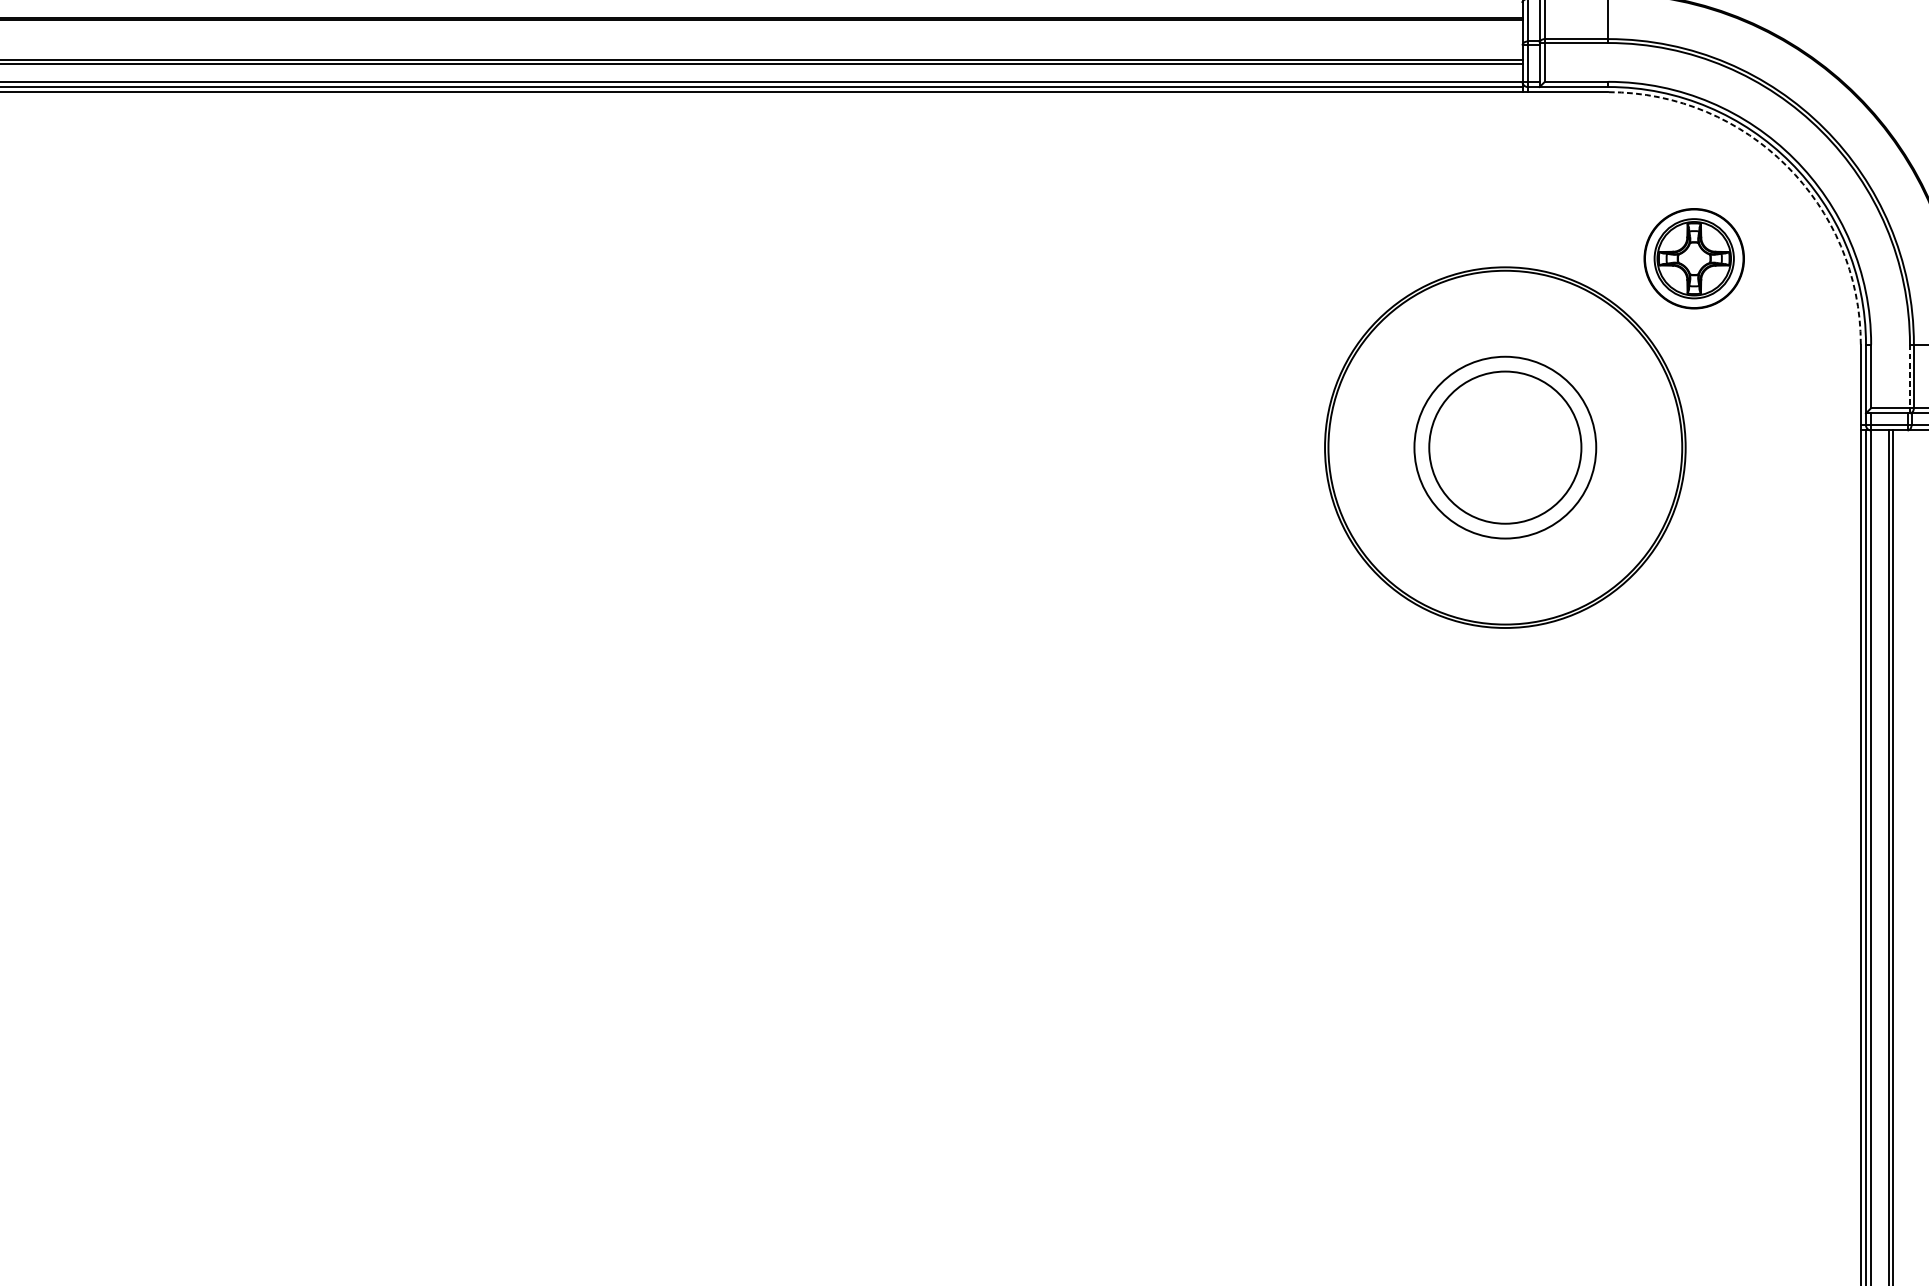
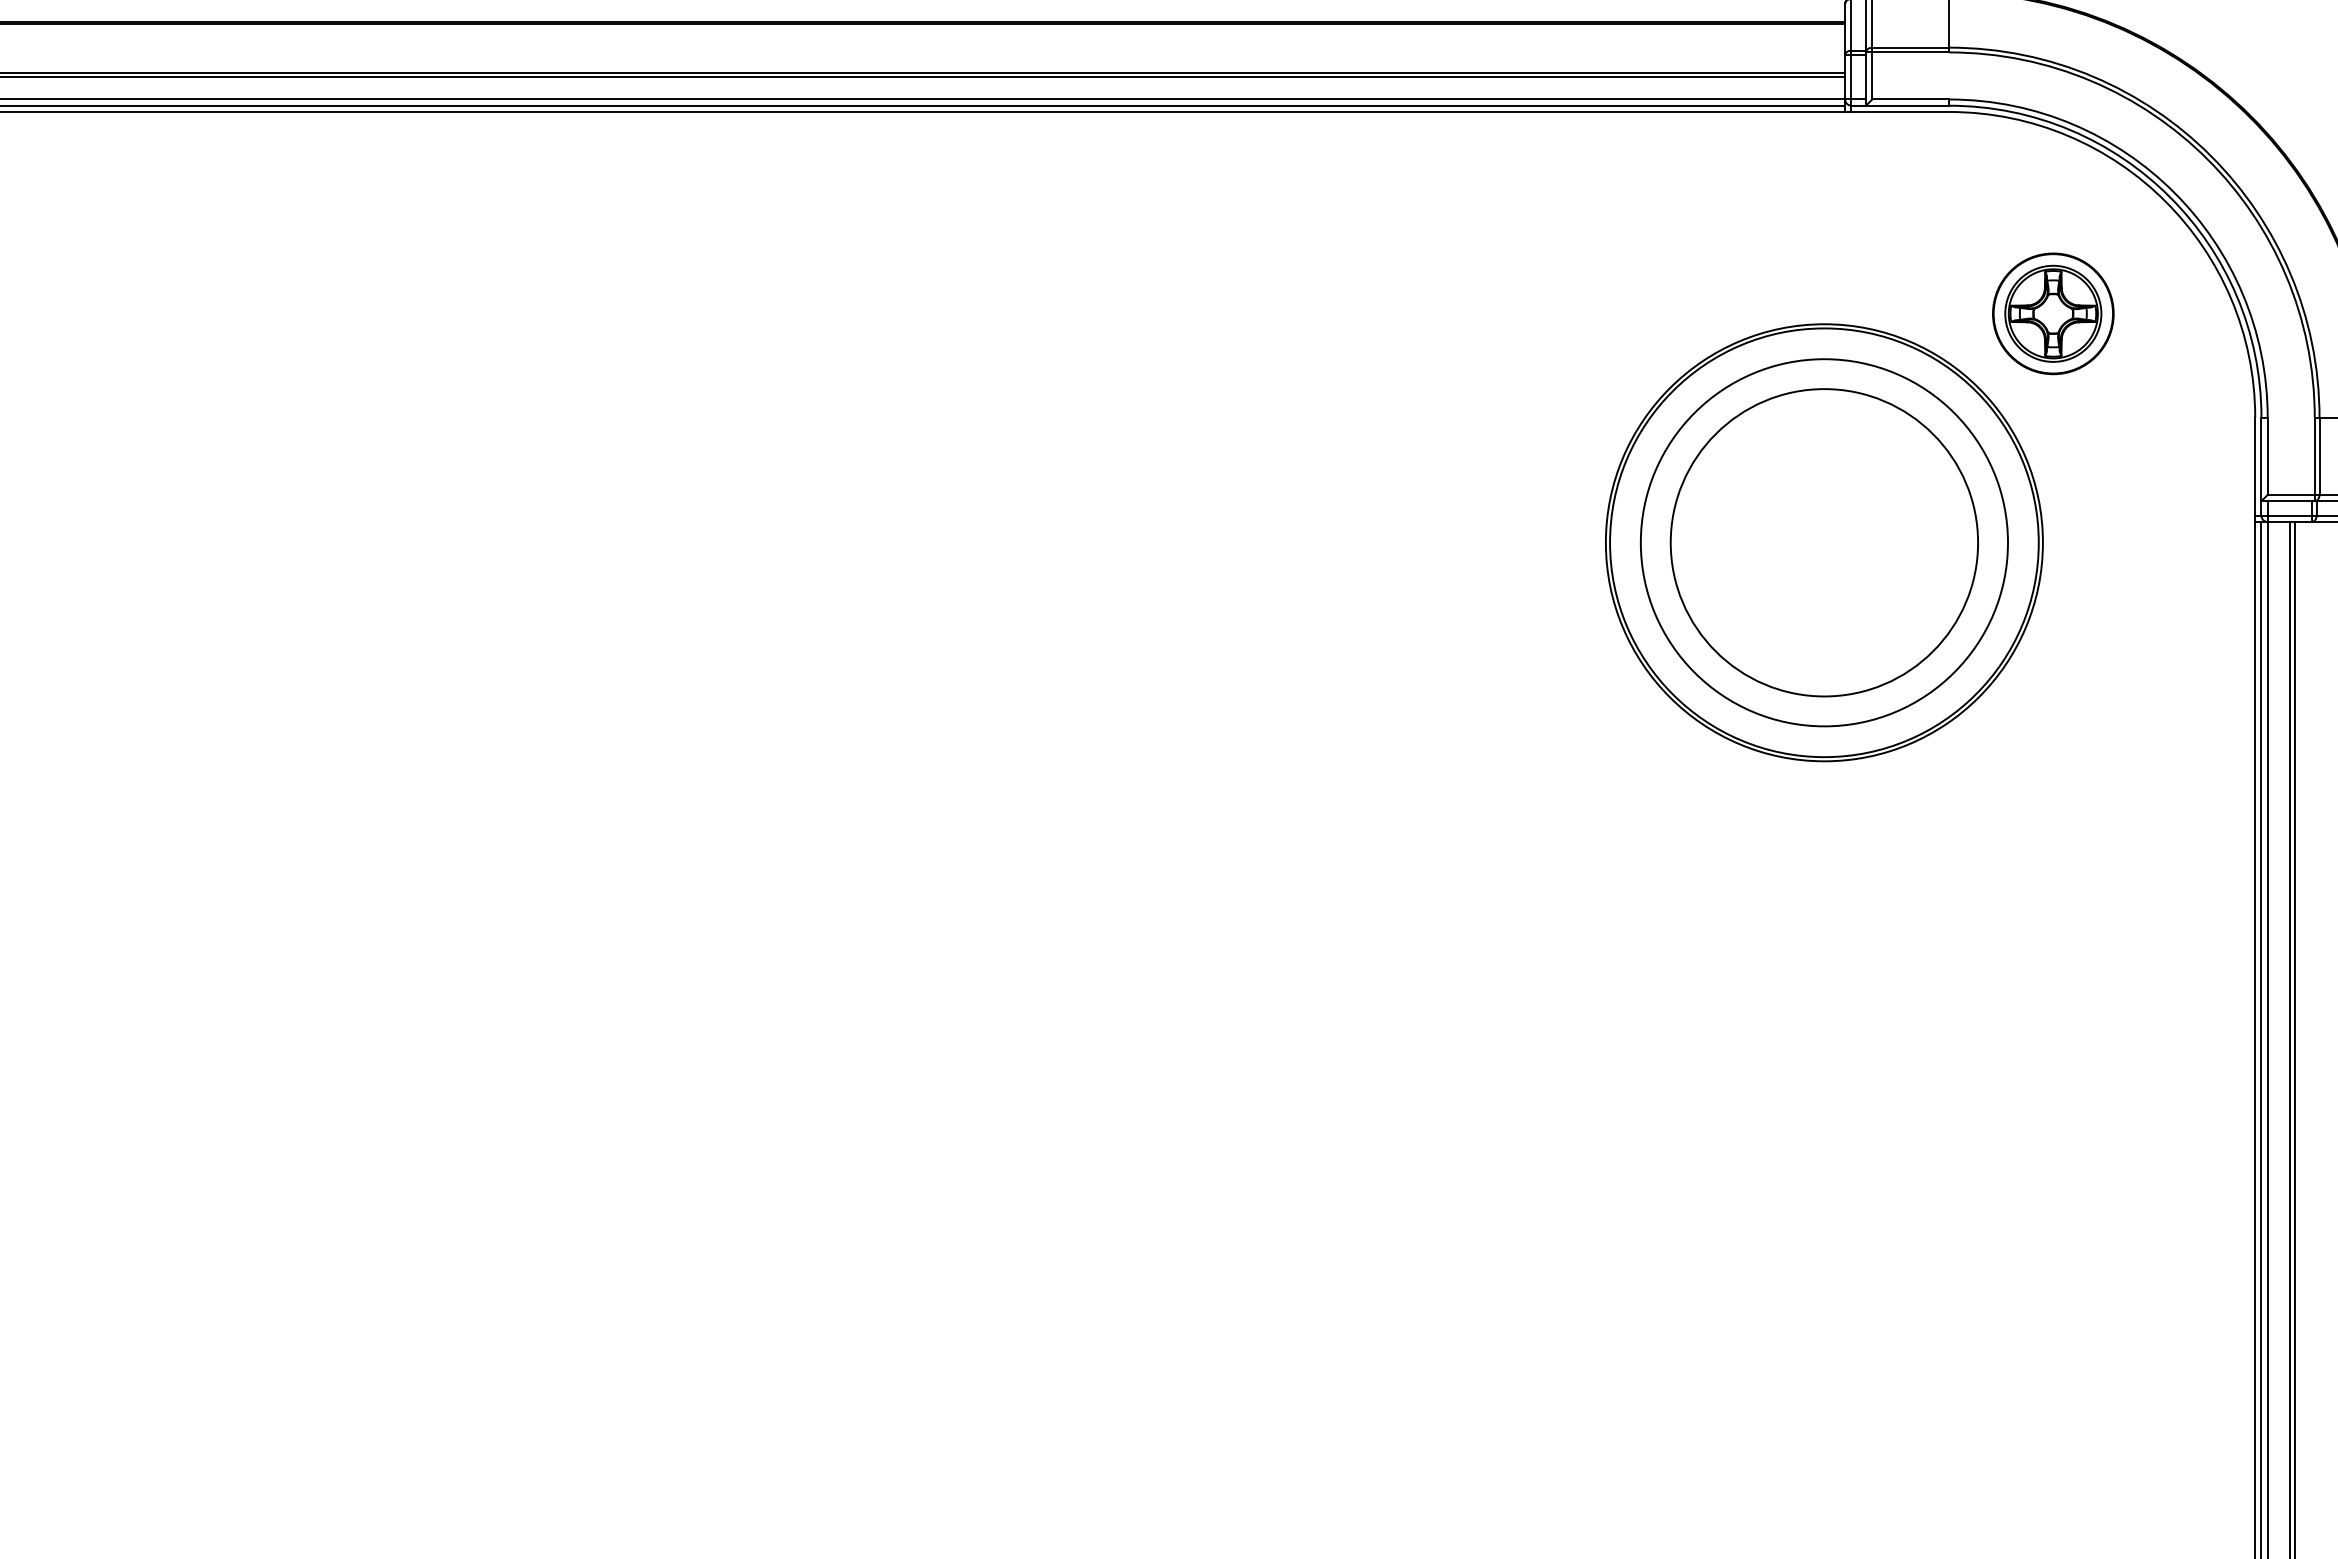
arc: (1786, 166) -> (2165, 201), dashed -> solid
line: (1909, 376) -> (2314, 456), dashed -> solid
circle: (1504, 447) -> (1823, 542), size x1.67
circle: (1505, 447) -> (1824, 542), size x1.67

